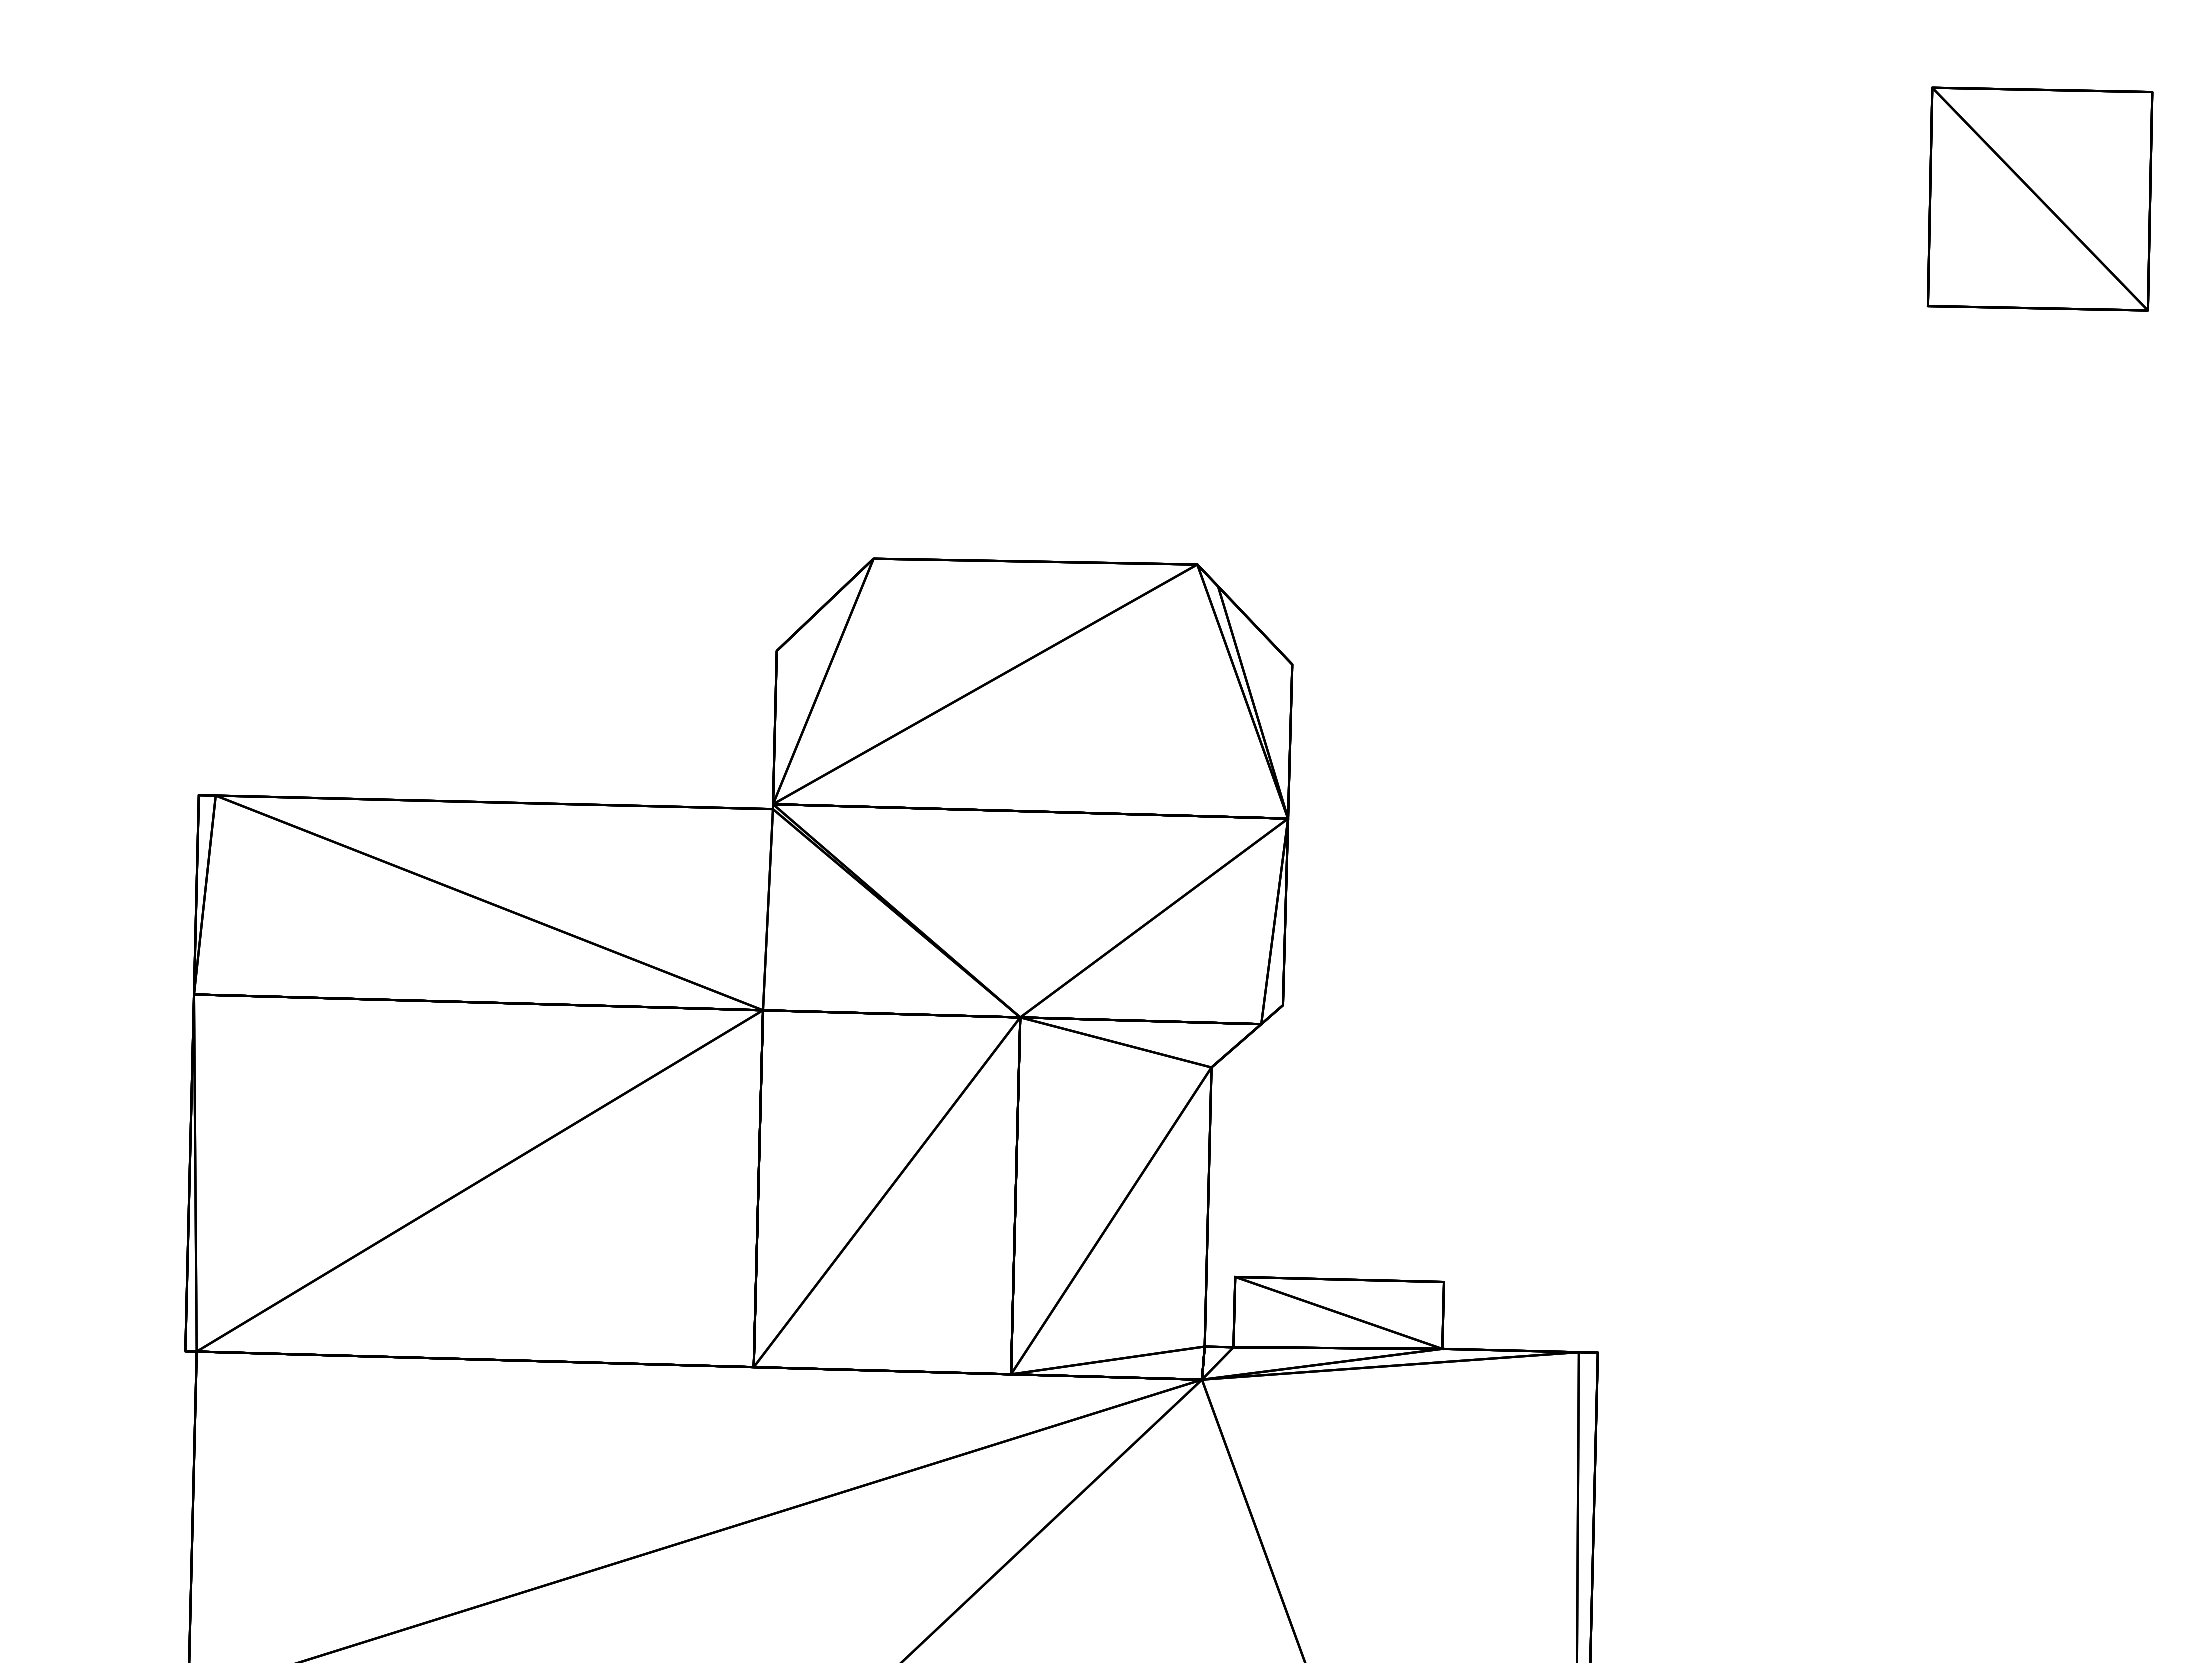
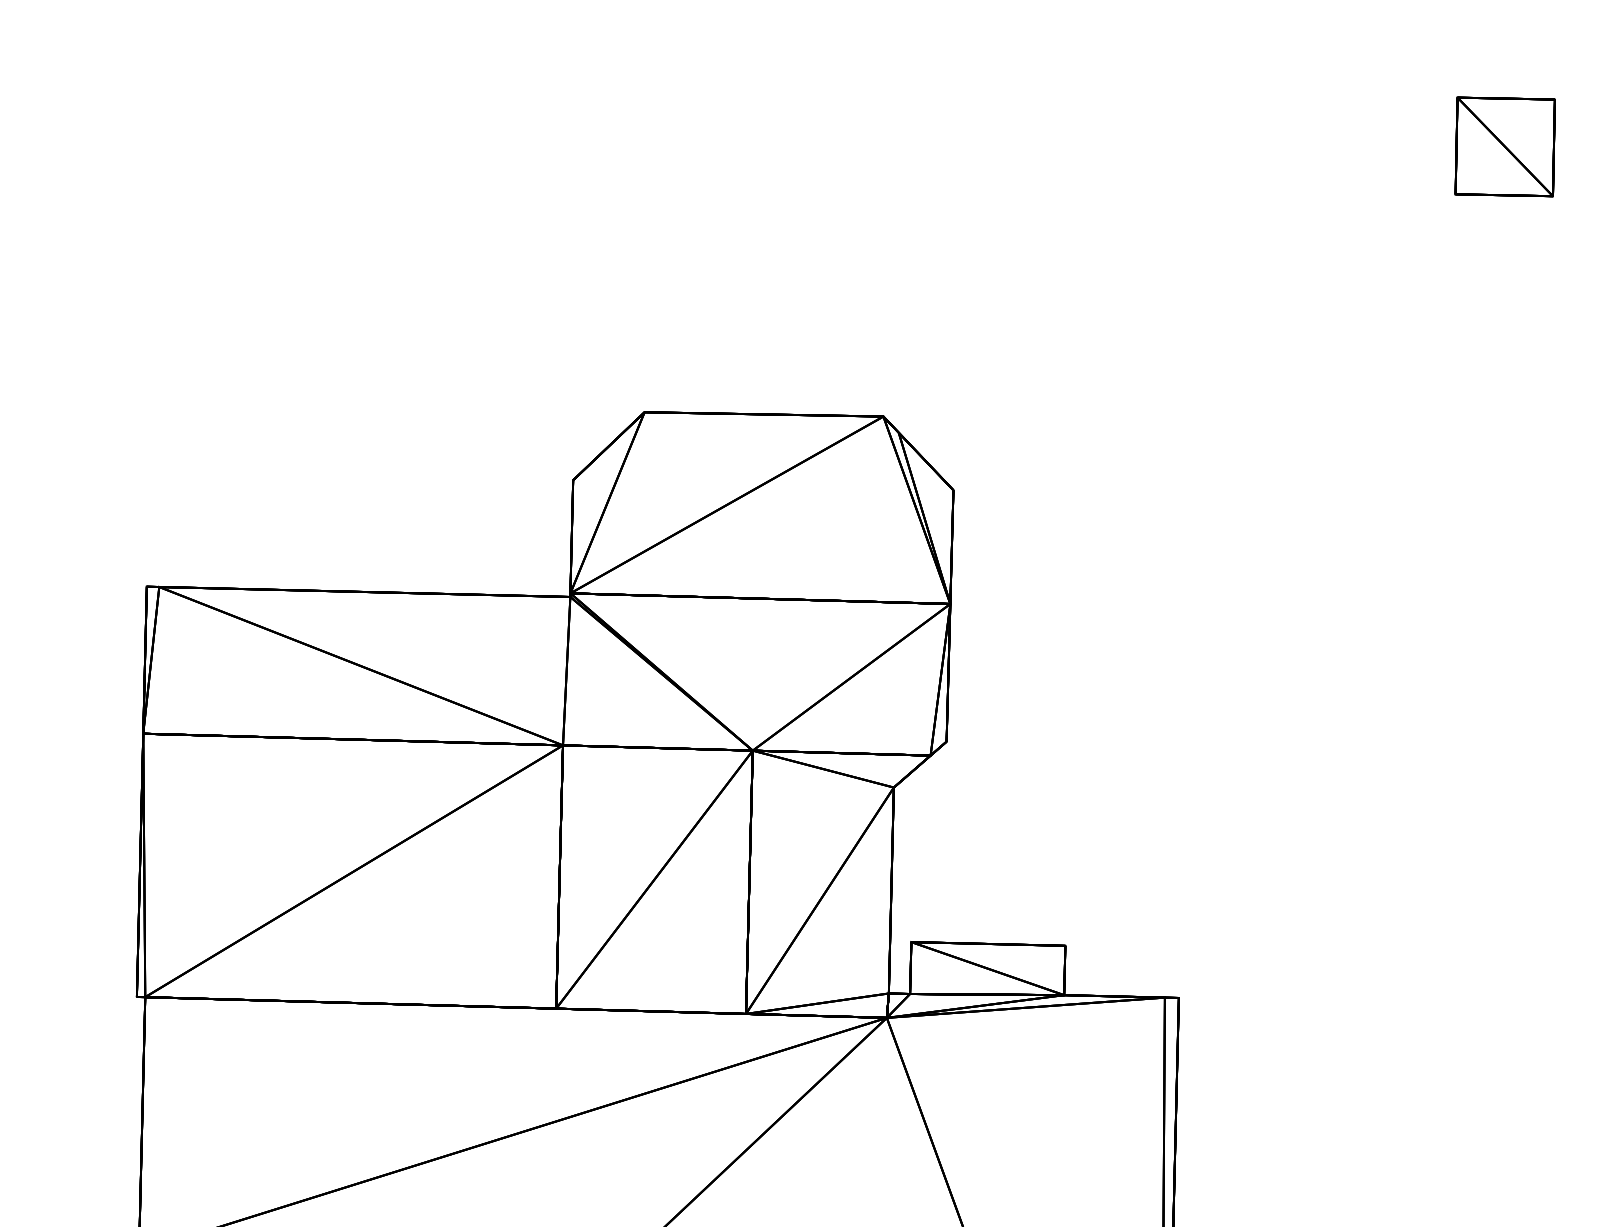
part: (2040, 198) -> (1505, 146), size x0.6

